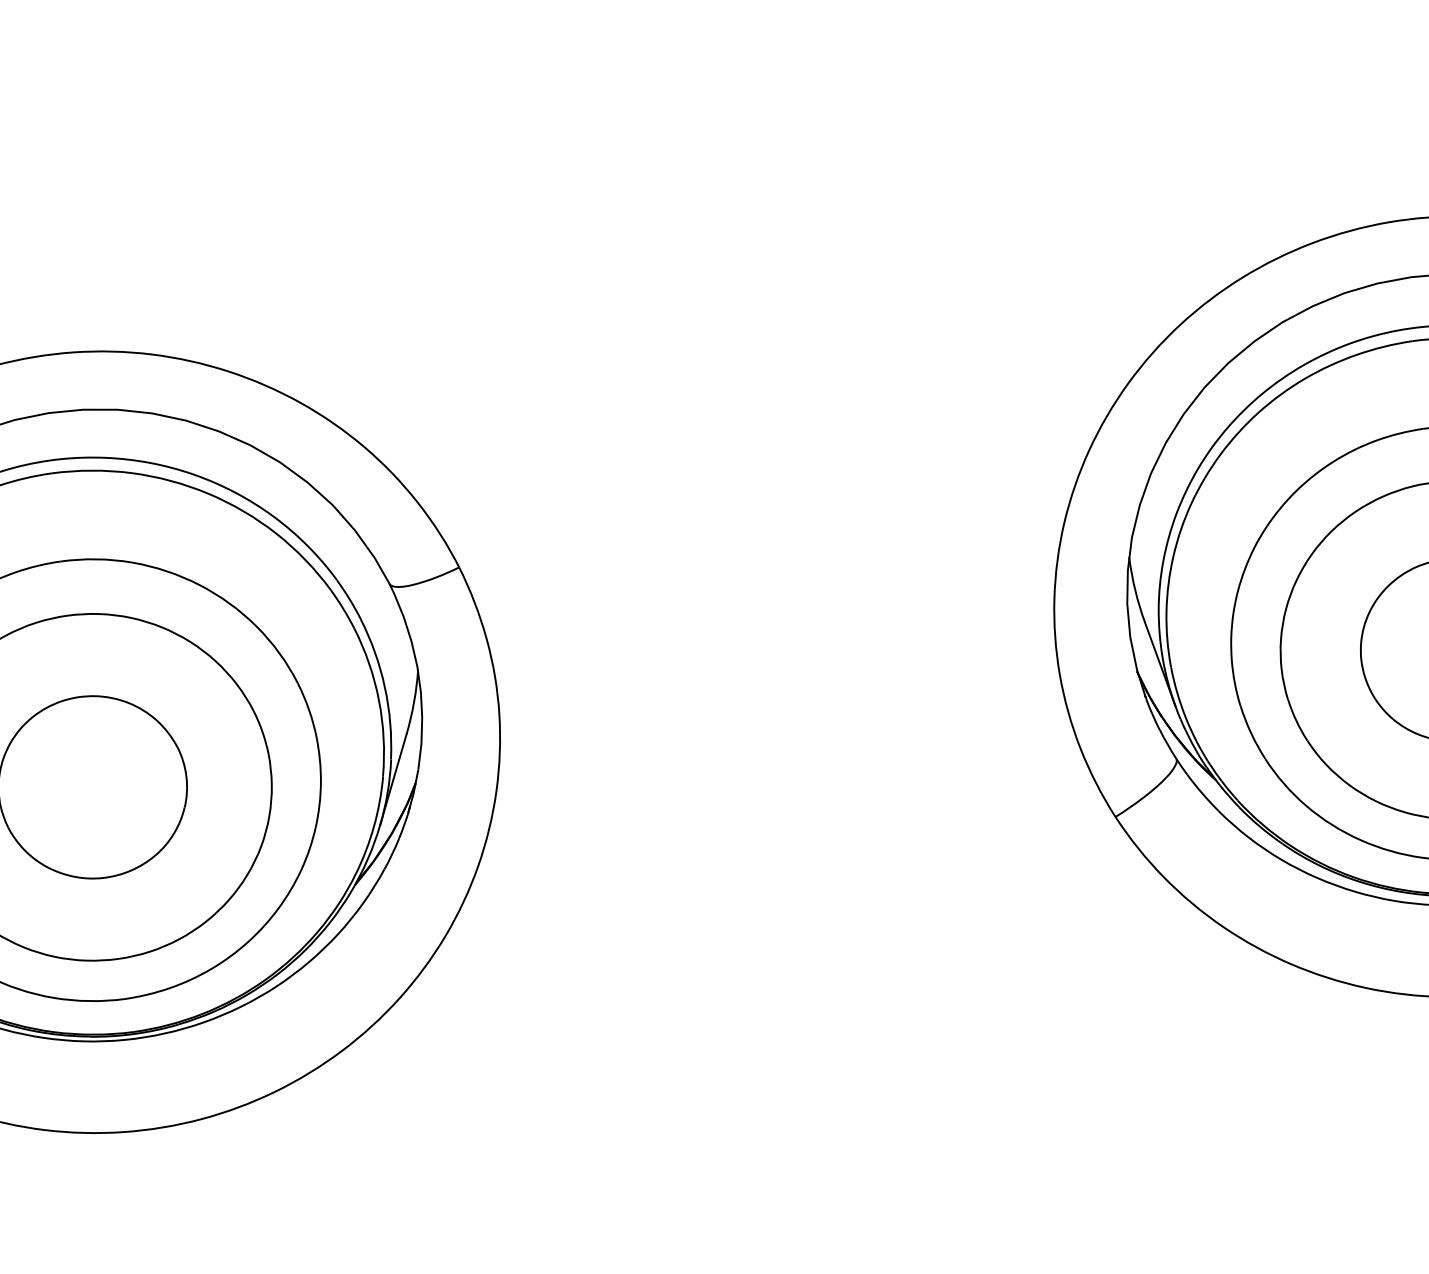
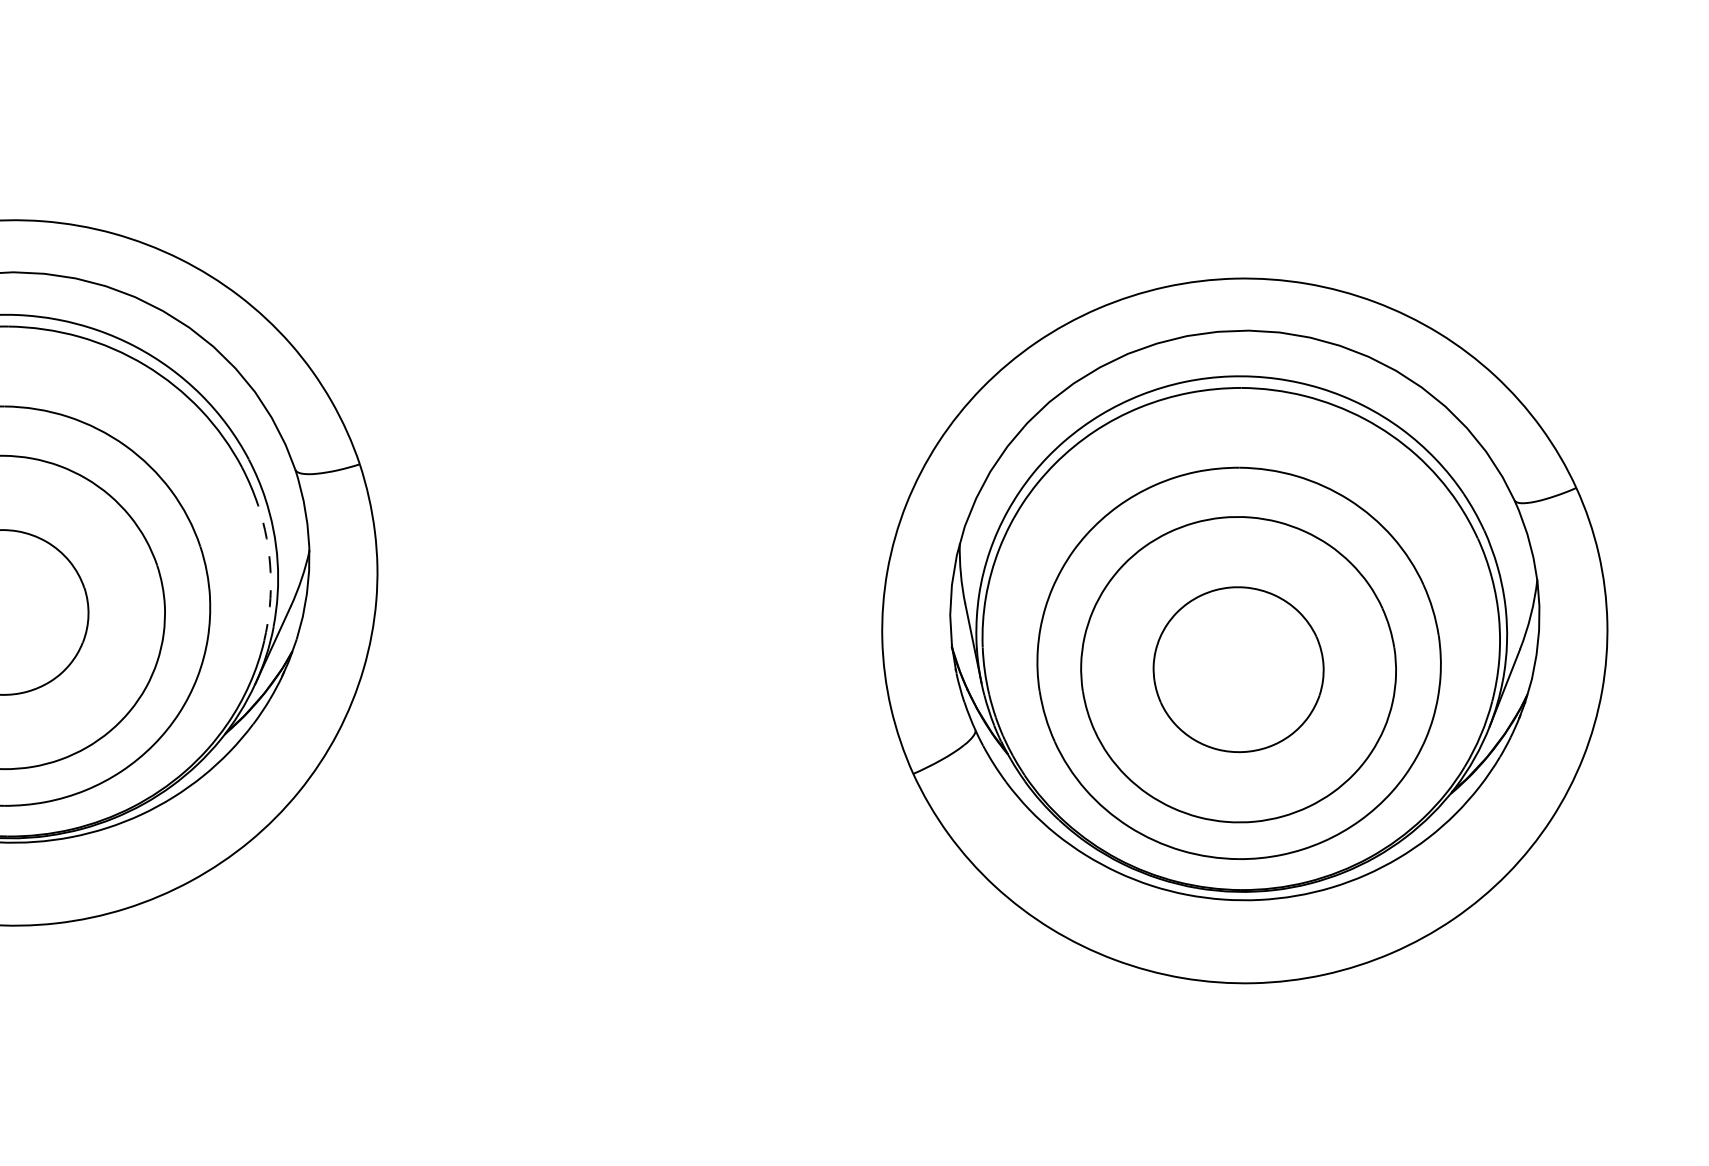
arc: (378, 700) -> (270, 572), solid -> dashed

